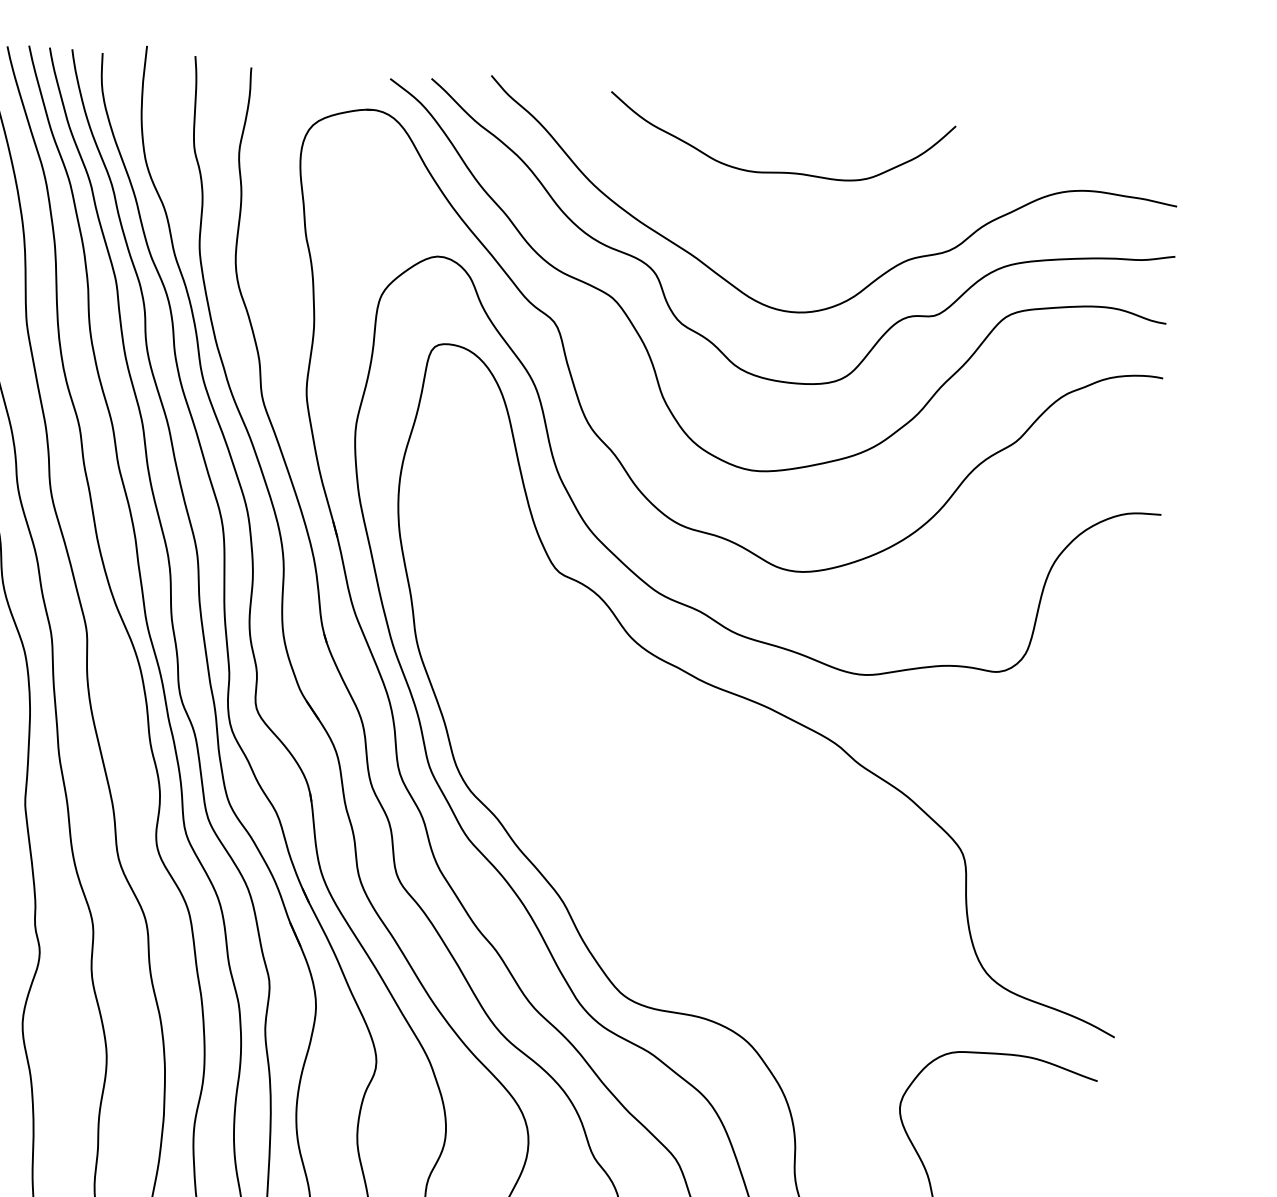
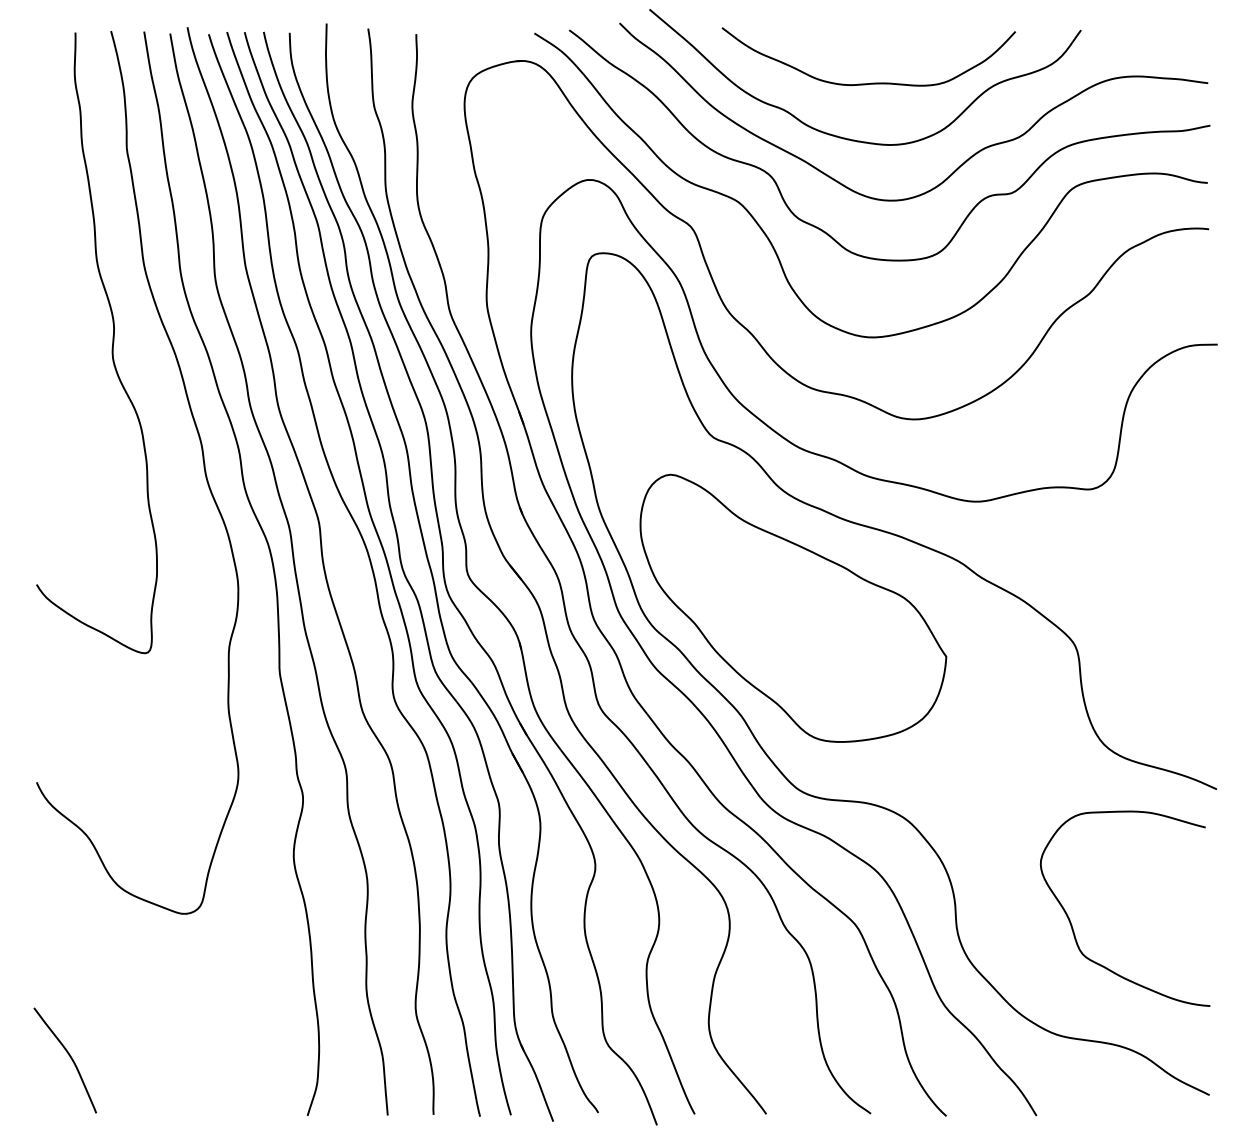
curve: (755, 236) -> (854, 139), added
part: (635, 780) -> (793, 607), added

